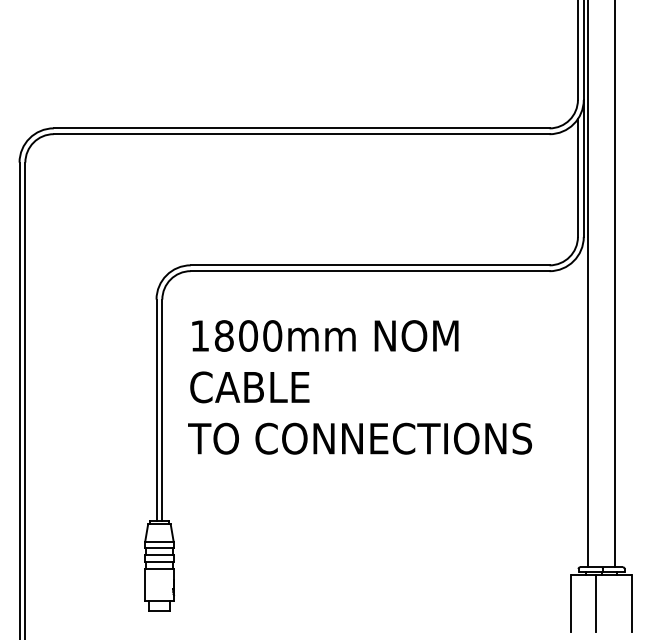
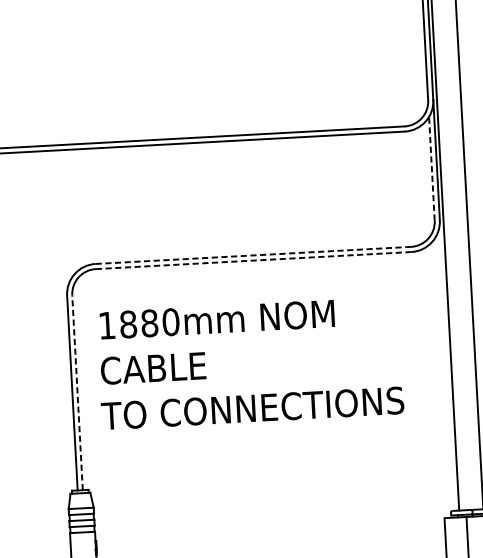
line: (577, 178) -> (431, 169), solid -> dashed
line: (370, 265) -> (253, 255), solid -> dashed
line: (370, 271) -> (253, 260), solid -> dashed
text: (248, 335) -> (149, 322), 1800mm -> 1880mm
line: (162, 410) -> (77, 392), solid -> dashed

